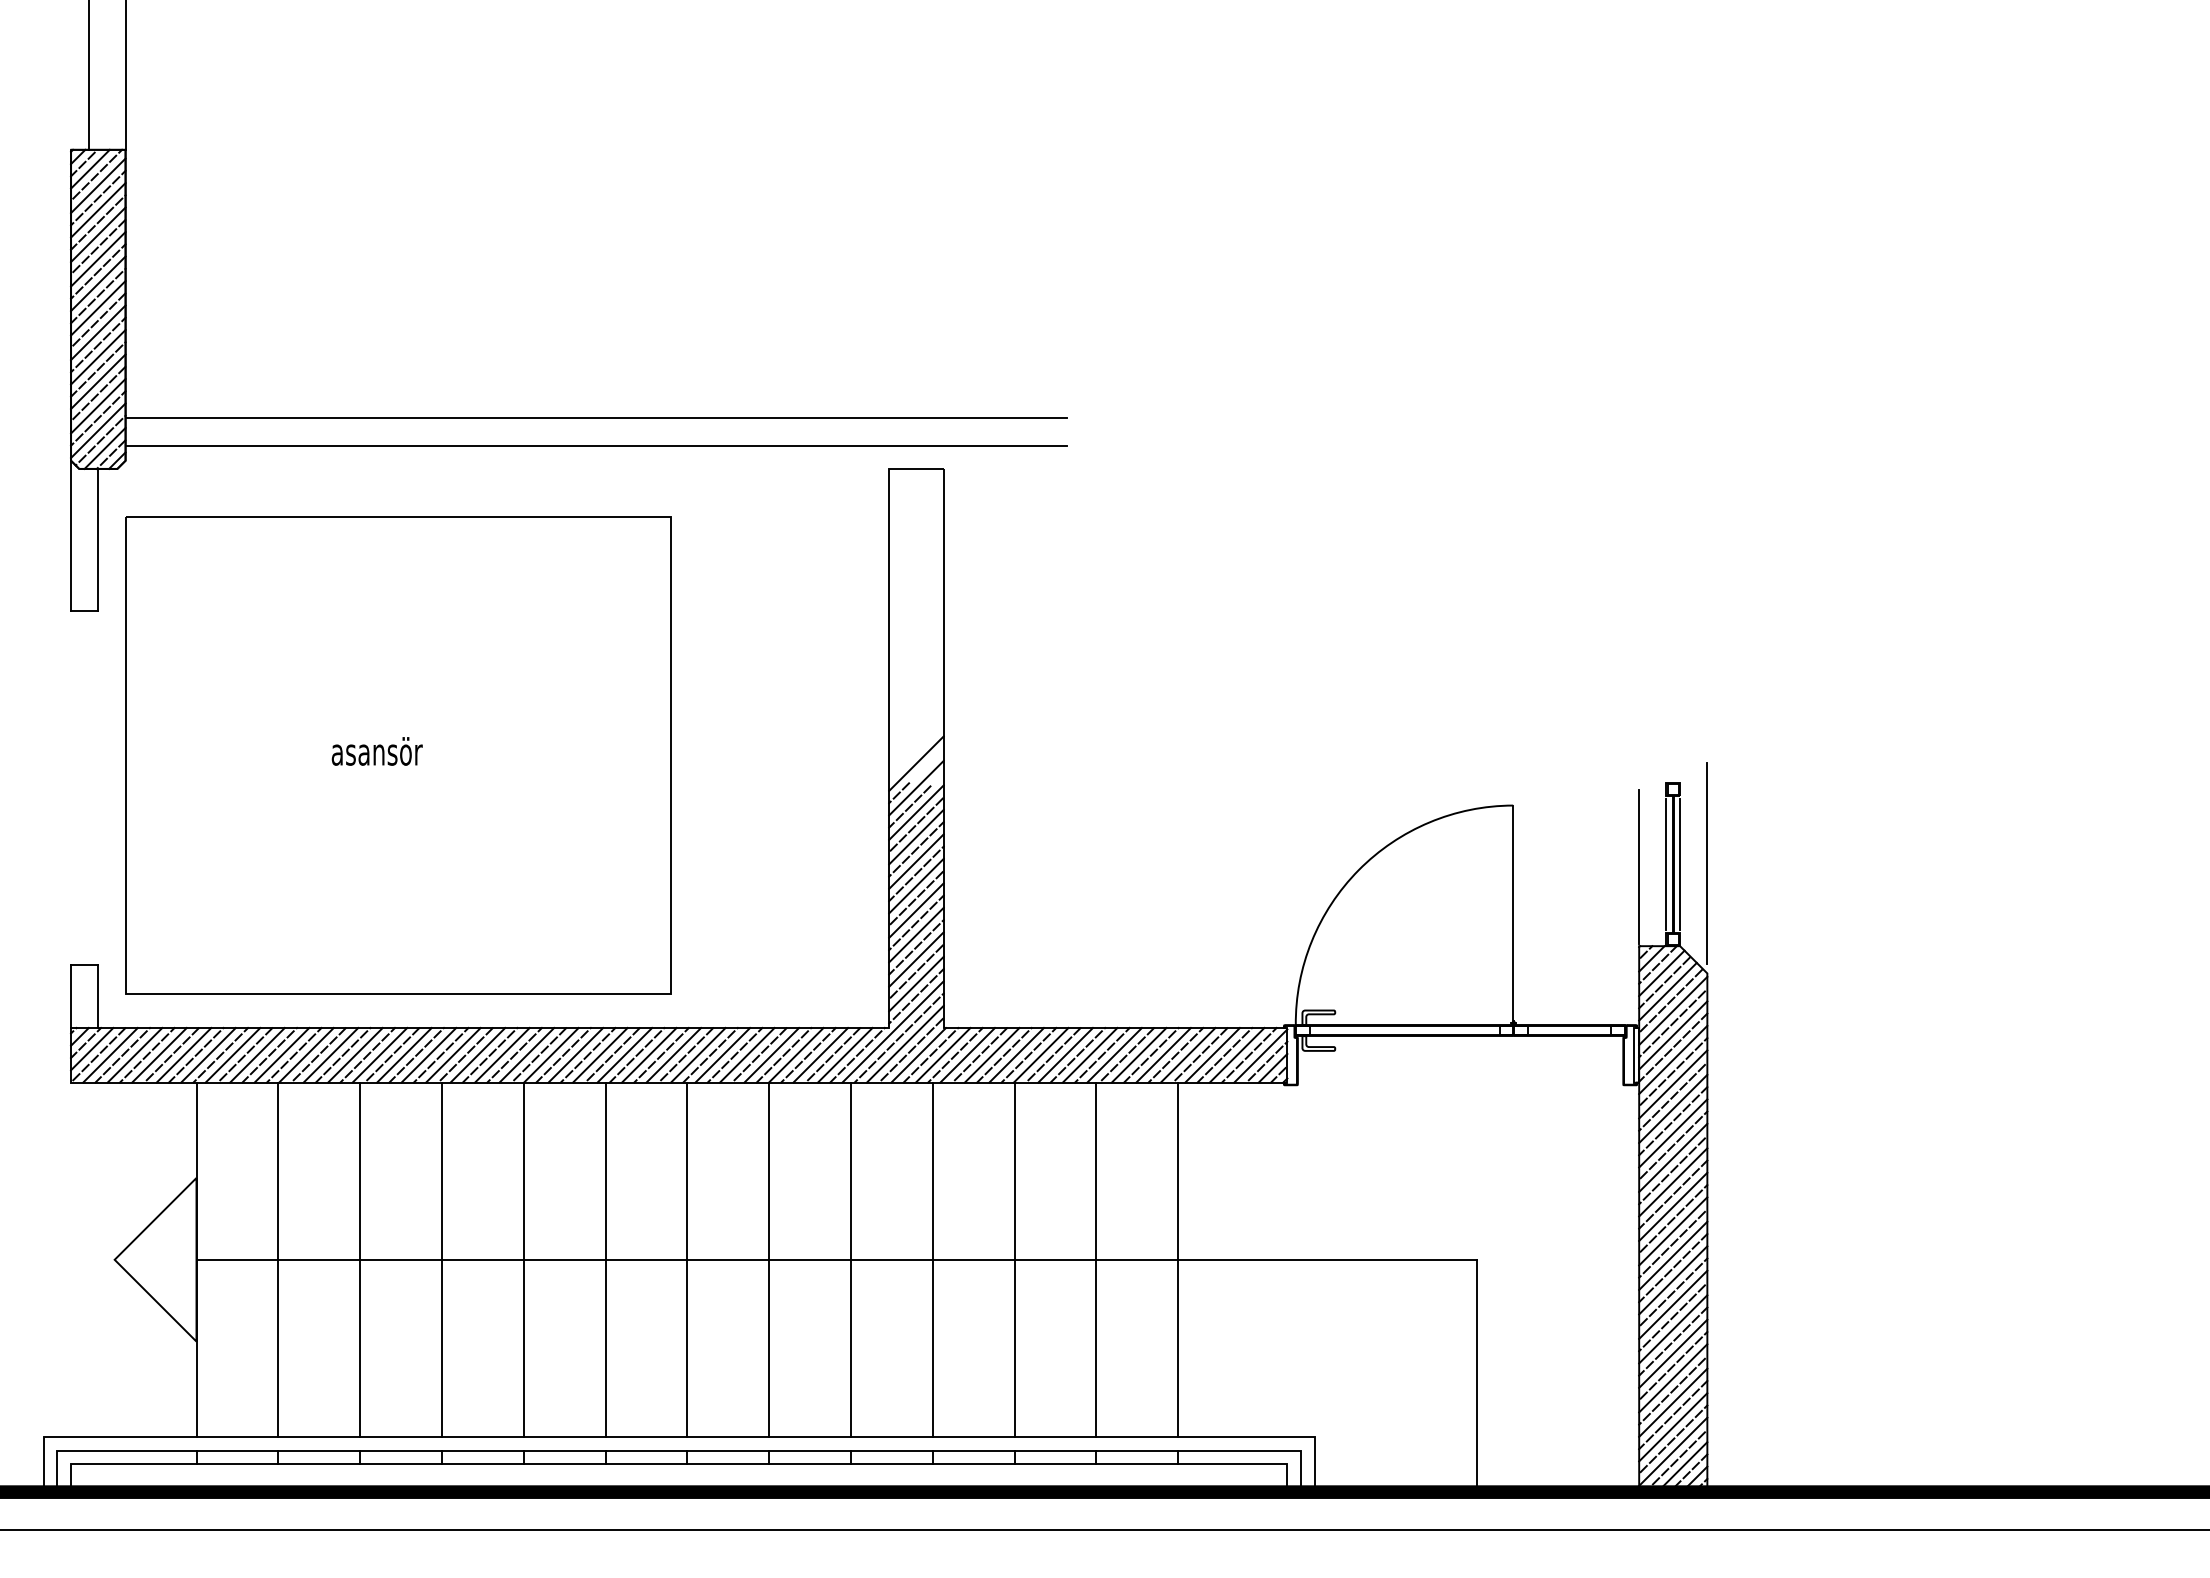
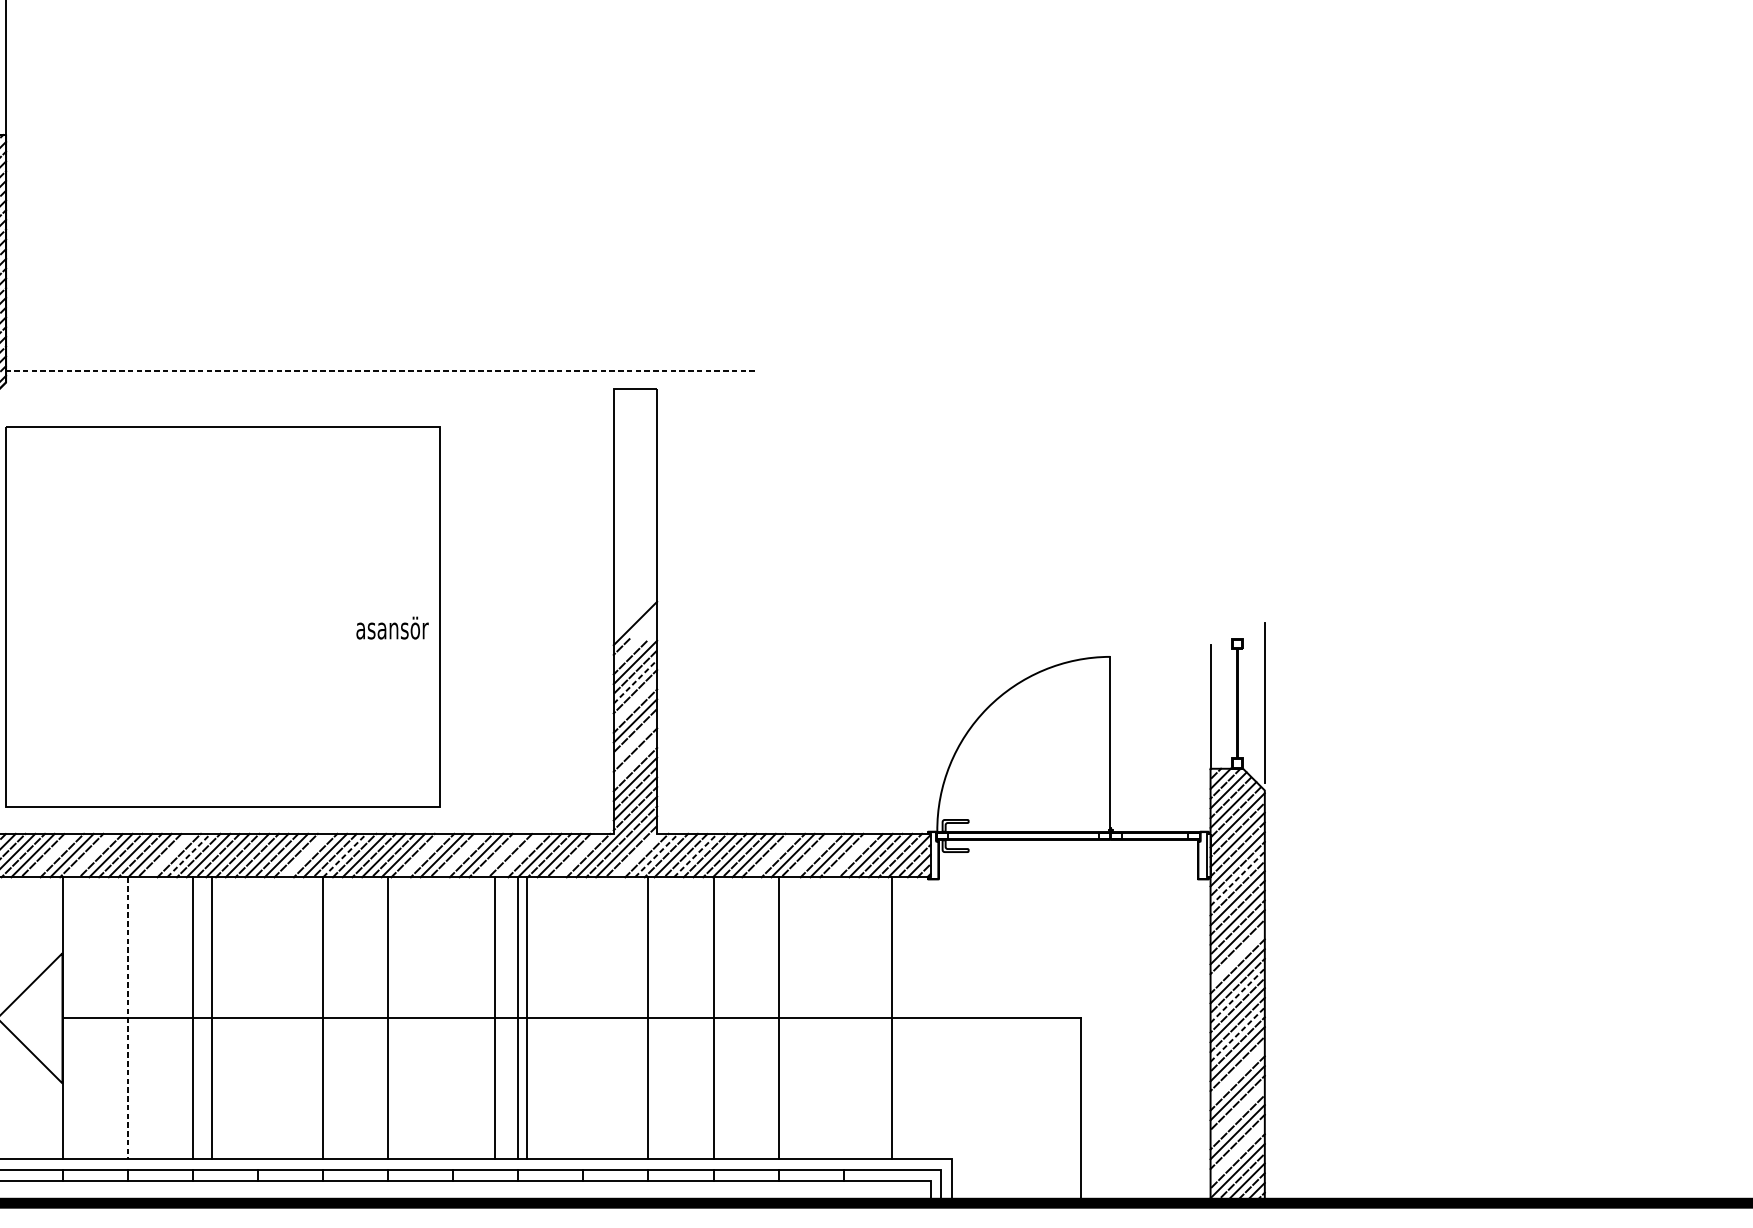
line: (595, 418) -> (380, 348), removed
line: (596, 445) -> (380, 370), solid -> dashed
text: (376, 751) -> (391, 628), moved
line: (916, 787) -> (635, 642), removed
line: (916, 837) -> (635, 682), solid -> dashed
line: (916, 861) -> (635, 701), removed
line: (1666, 863) -> (1232, 702), removed
line: (1680, 863) -> (1243, 702), removed
line: (916, 910) -> (635, 740), removed
line: (916, 934) -> (635, 759), removed
line: (183, 1055) -> (52, 855), removed
line: (232, 1055) -> (91, 855), removed
line: (330, 1055) -> (169, 855), removed
line: (355, 1055) -> (189, 855), solid -> dashed
line: (502, 1055) -> (306, 855), removed
line: (551, 1055) -> (345, 855), solid -> dashed
line: (649, 1055) -> (422, 855), removed
line: (698, 1055) -> (461, 855), removed
line: (747, 1055) -> (500, 855), removed
line: (771, 1055) -> (520, 855), removed
line: (845, 1055) -> (578, 855), removed
line: (918, 1055) -> (637, 855), removed
line: (943, 1055) -> (656, 855), solid -> dashed
line: (992, 1055) -> (695, 855), solid -> dashed
line: (1089, 1055) -> (773, 855), removed
line: (1138, 1055) -> (812, 855), removed
line: (1187, 1055) -> (851, 855), removed
line: (1673, 1084) -> (1237, 878), solid -> dashed
line: (1673, 1182) -> (1237, 956), removed
line: (1673, 1231) -> (1237, 995), solid -> dashed
line: (441, 1259) -> (211, 1018), moved
line: (687, 1259) -> (494, 1018), moved
line: (851, 1259) -> (527, 1018), moved
line: (1178, 1259) -> (892, 1018), moved
line: (278, 1260) -> (127, 1018), solid -> dashed
line: (1673, 1280) -> (1237, 1034), solid -> dashed
line: (1673, 1329) -> (1237, 1073), removed
line: (1673, 1378) -> (1237, 1112), removed
line: (1673, 1427) -> (1237, 1151), removed

